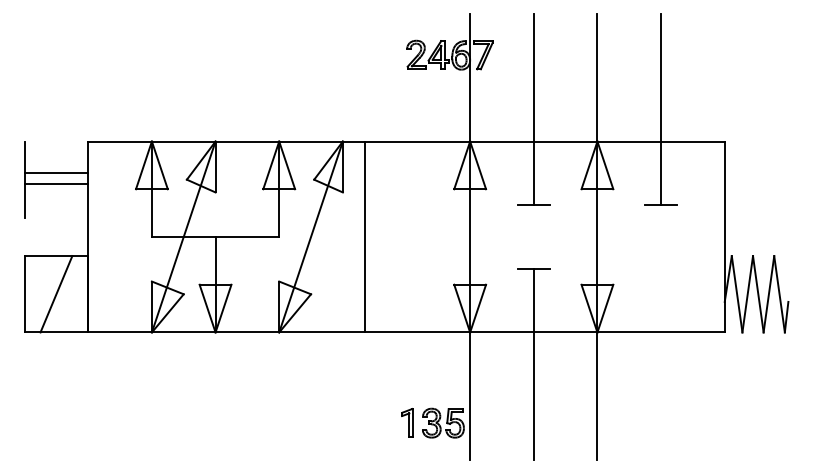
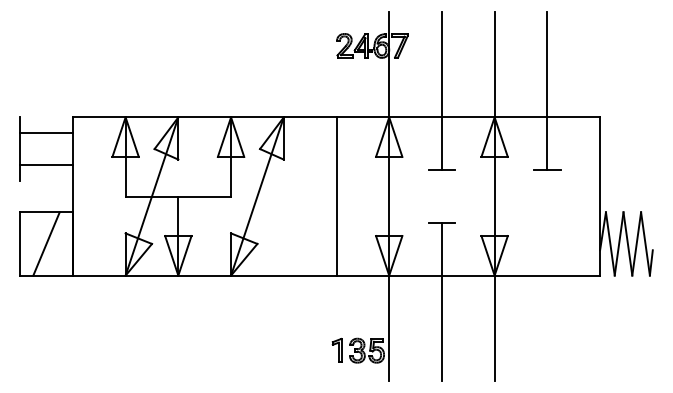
line: (56, 173) -> (46, 164), moved
line: (56, 183) -> (46, 133), moved
line: (365, 237) -> (336, 196), moved

